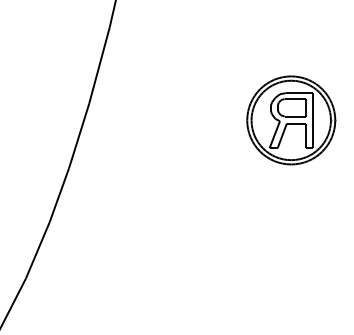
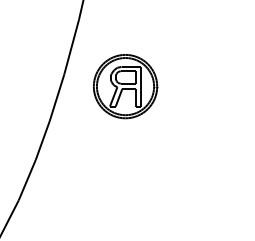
part: (291, 120) -> (125, 86), moved

